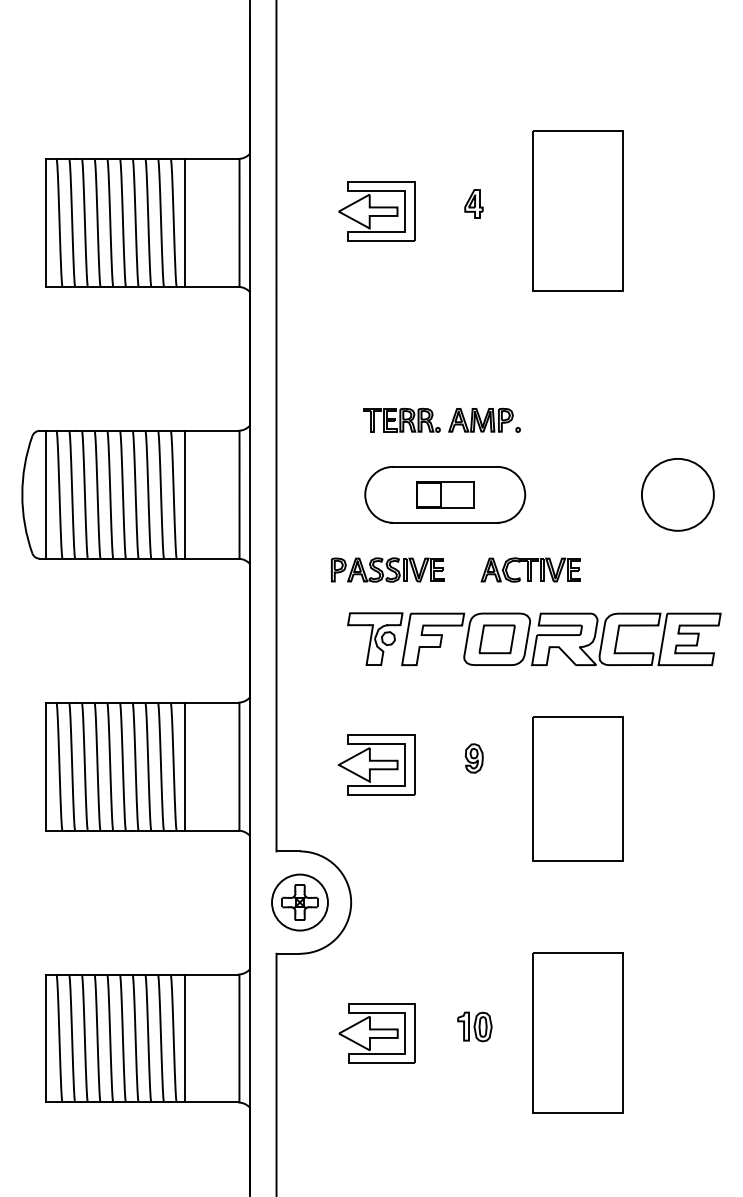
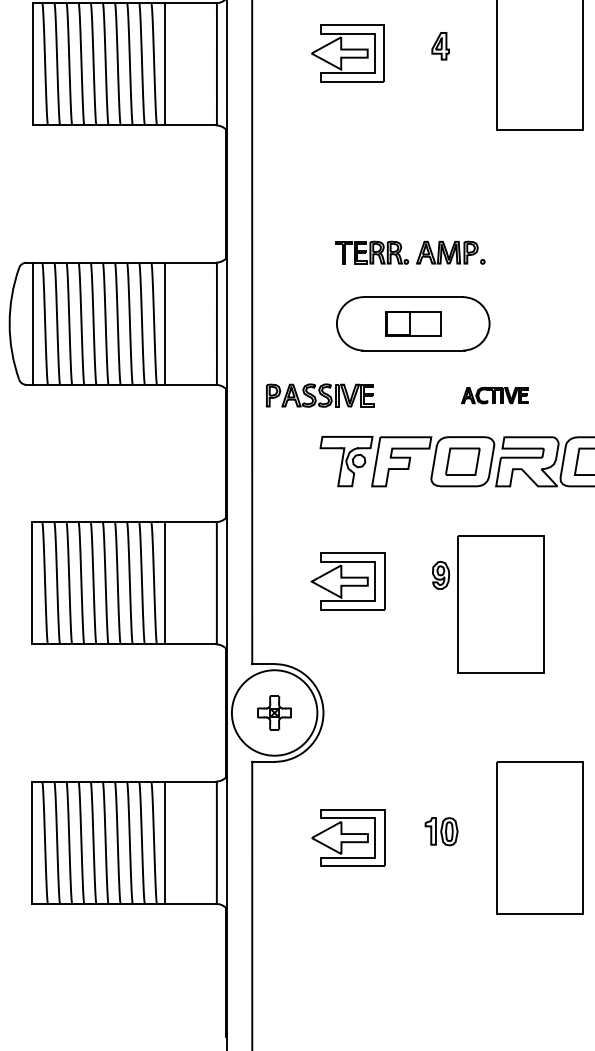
part: (387, 569) -> (319, 395), moved
part: (530, 569) -> (494, 395), size x0.7
part: (577, 788) -> (500, 604), moved
circle: (299, 902) -> (274, 712), size x1.6

